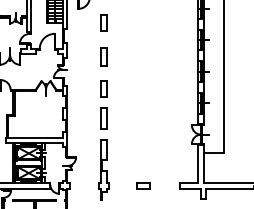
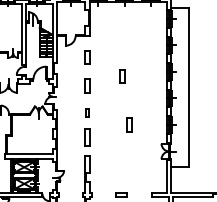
part: (145, 45) -> (122, 76), added
part: (103, 88) -> (87, 112), size x0.6
part: (153, 102) -> (129, 124), added

